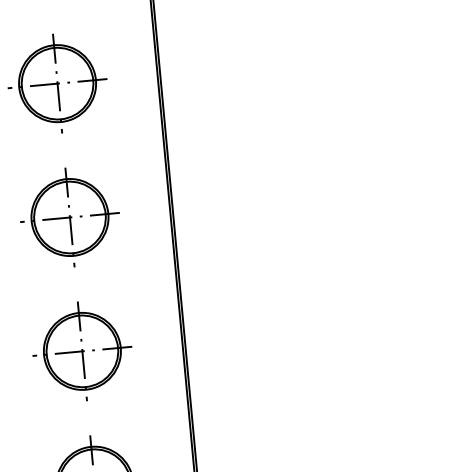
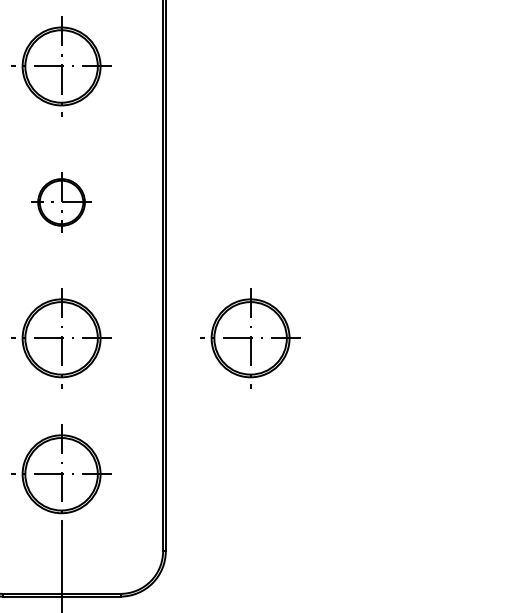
part: (69, 217) -> (61, 202), size x0.6
part: (268, 334) -> (250, 338), added

